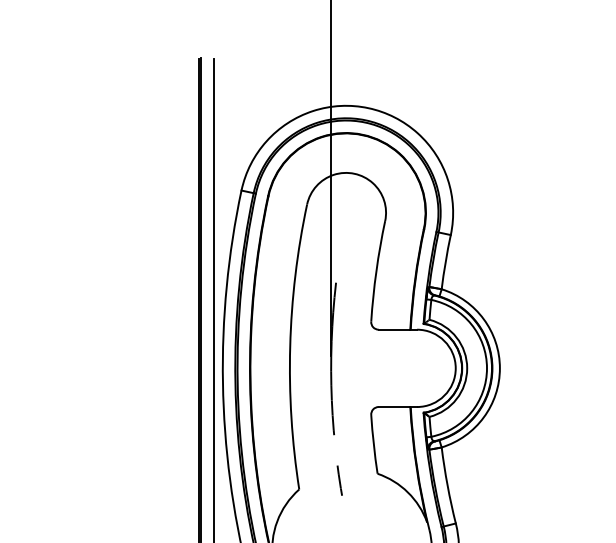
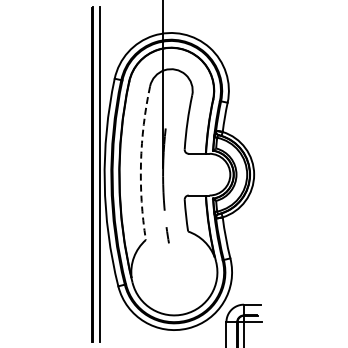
arc: (289, 345) -> (140, 162), solid -> dashed

